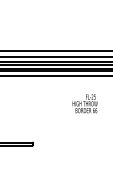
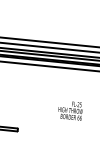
text: (84, 103) -> (70, 110), moved

